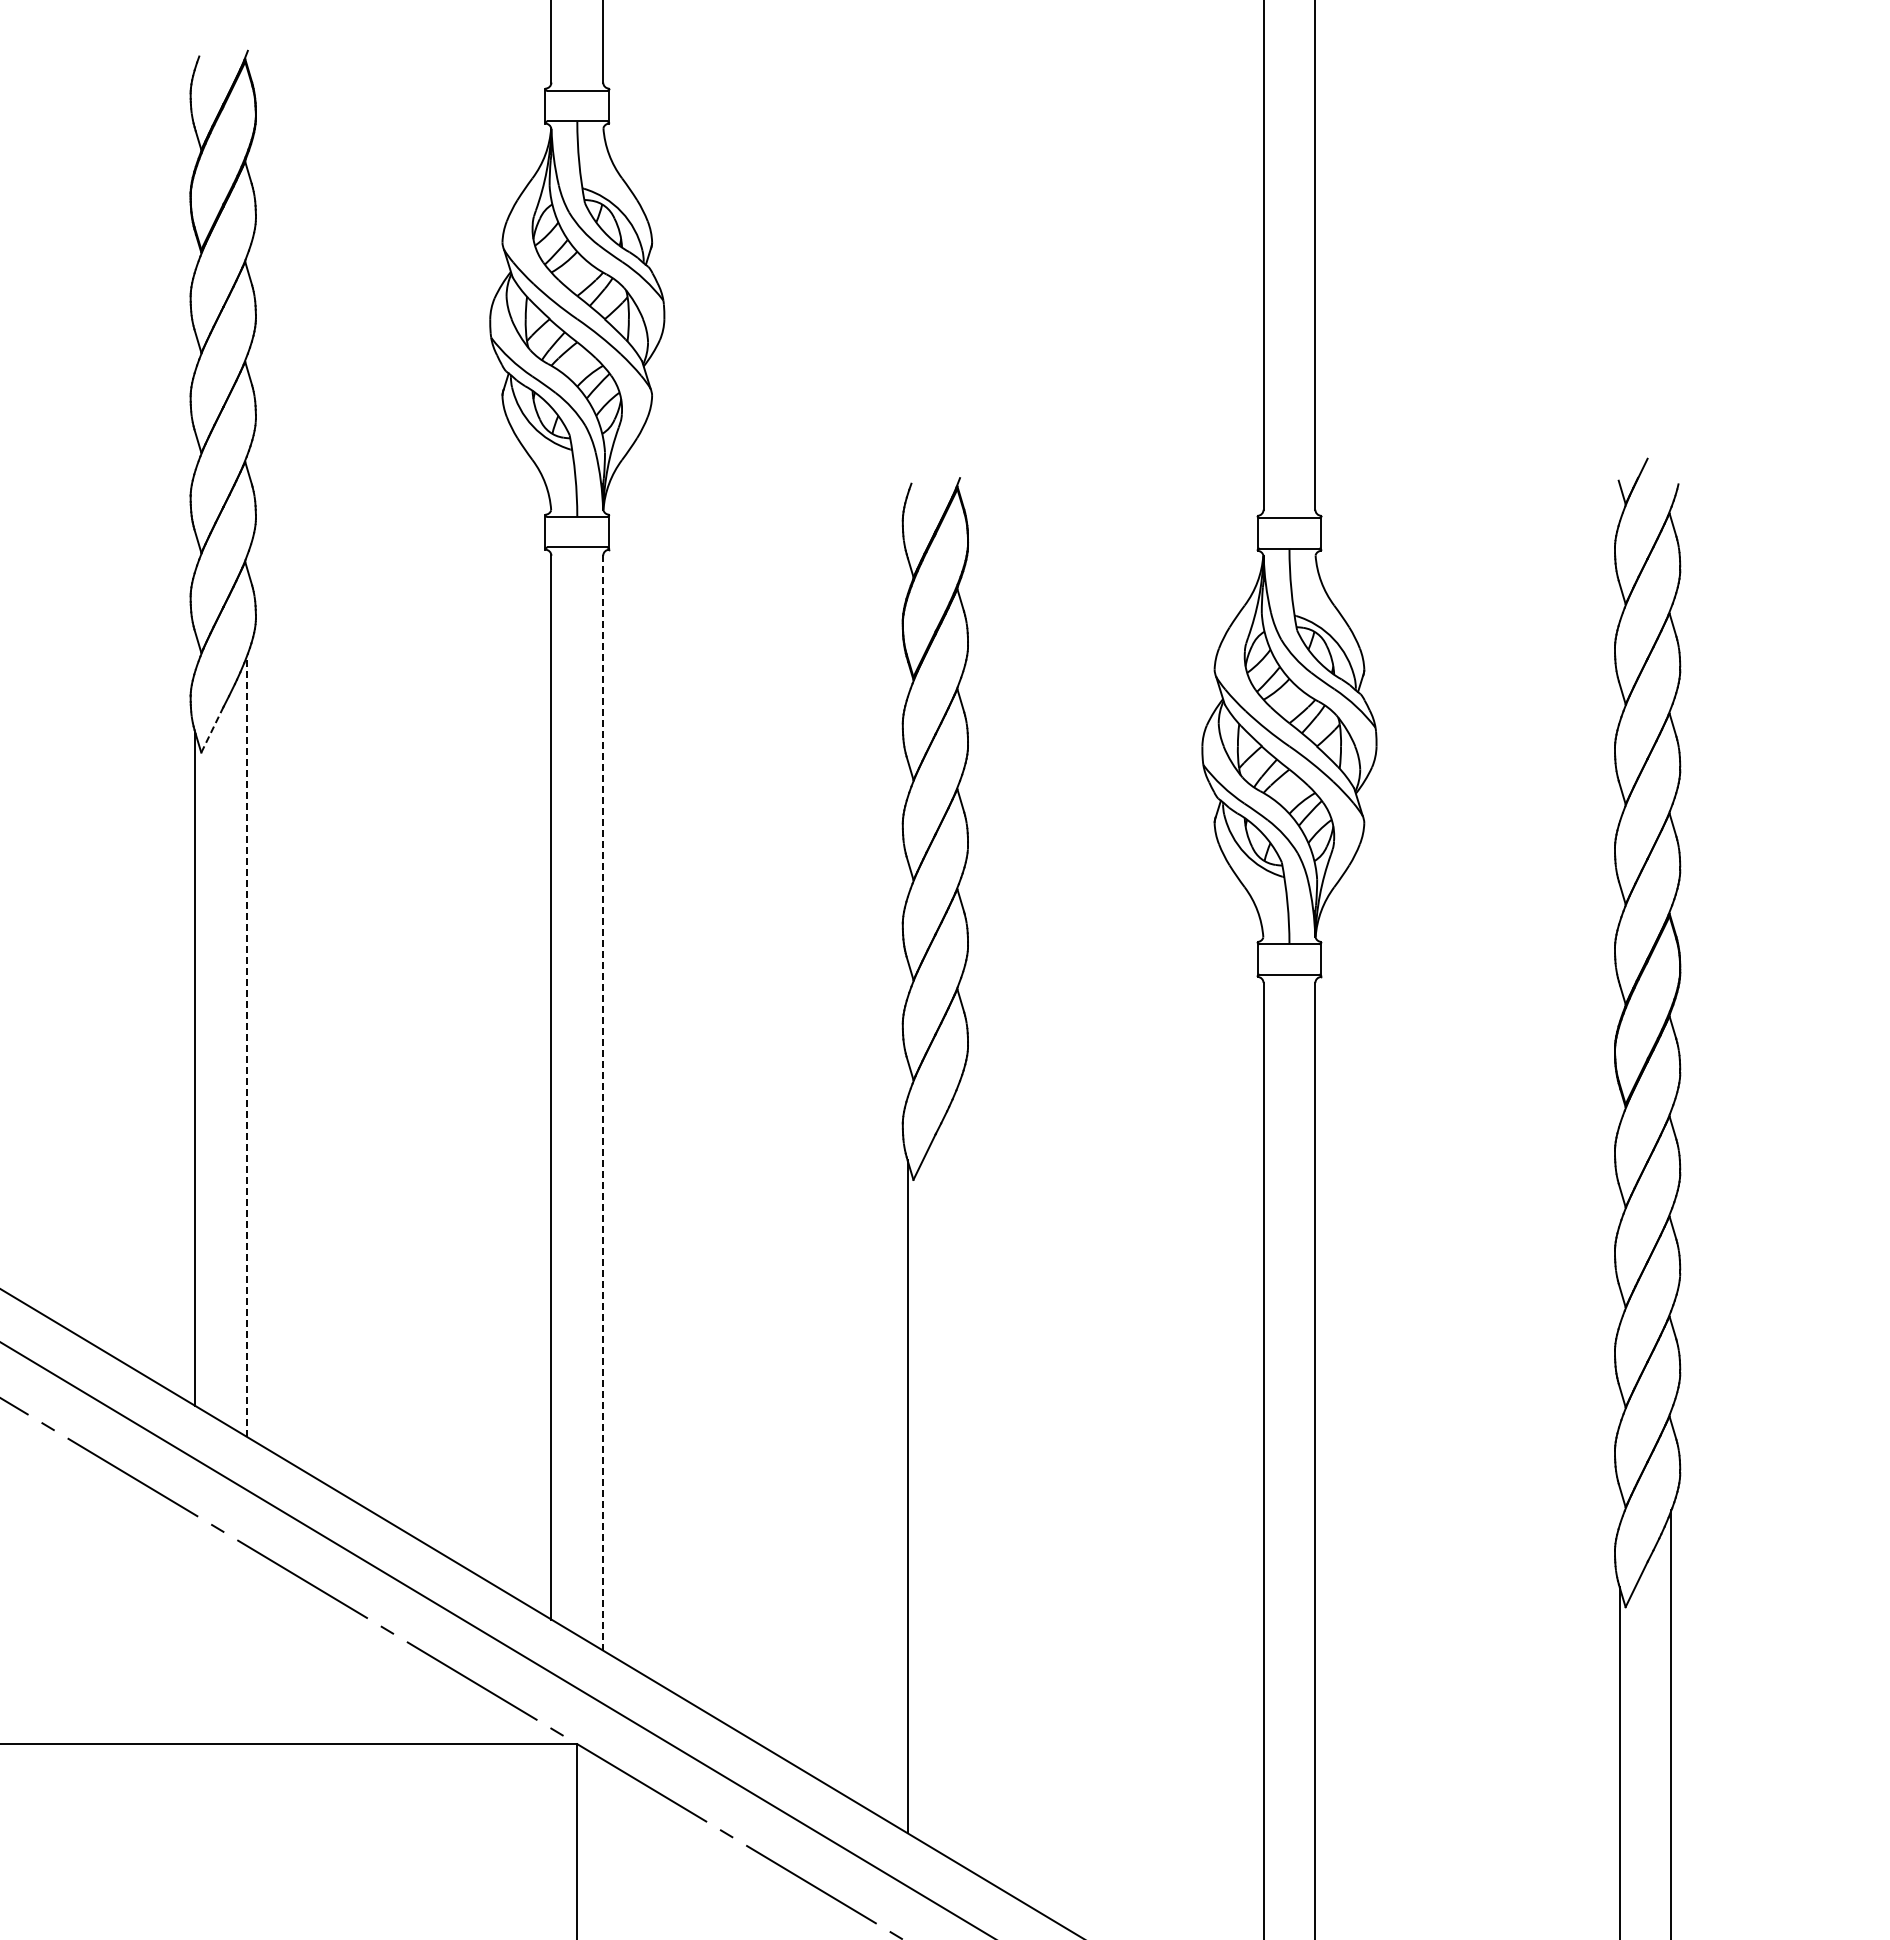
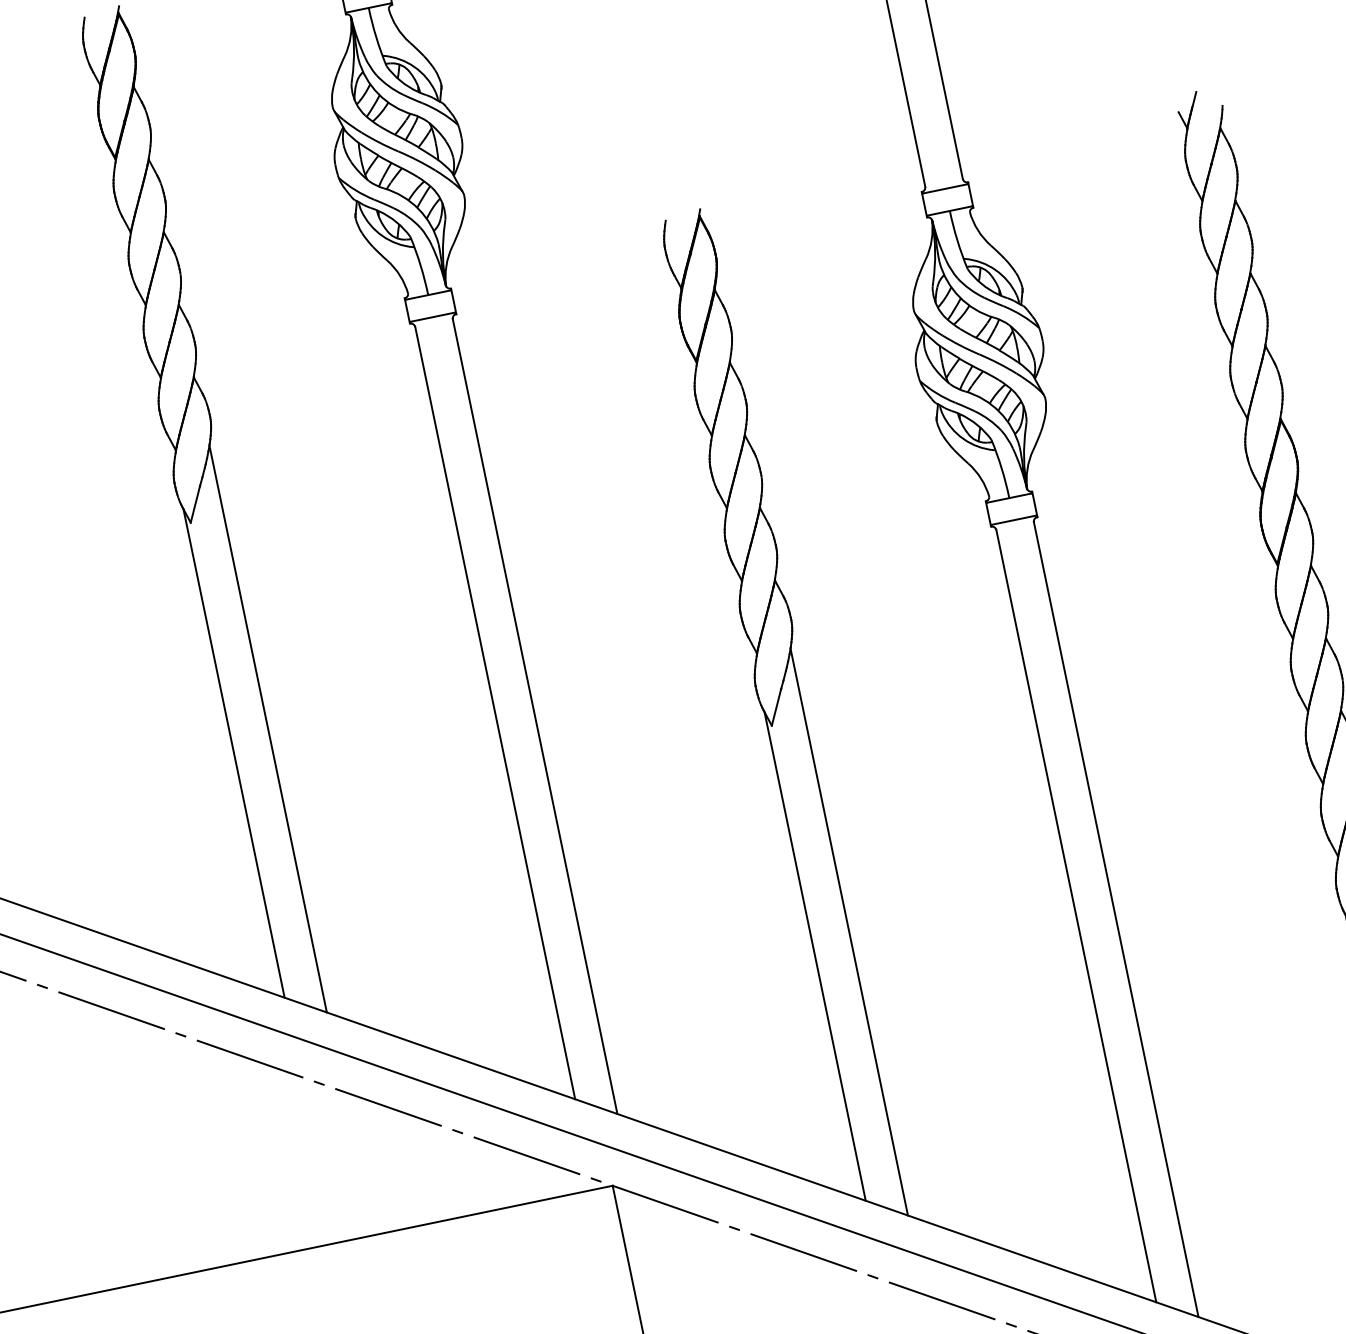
line: (212, 729) -> (195, 504), dashed -> solid
line: (247, 1046) -> (268, 728), dashed -> solid
line: (603, 1102) -> (535, 716), dashed -> solid
line: (959, 1473) -> (849, 931), added

